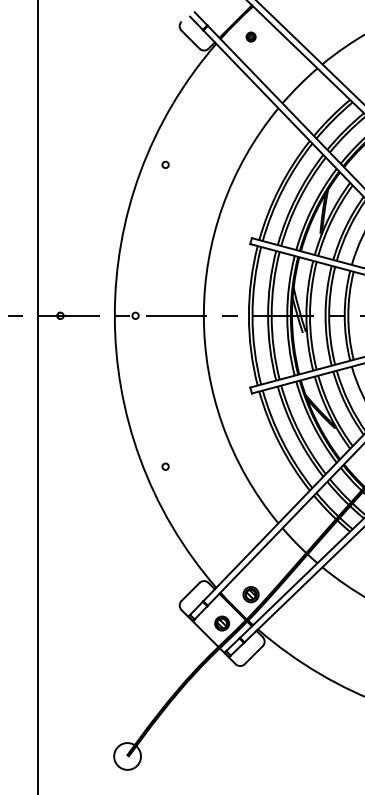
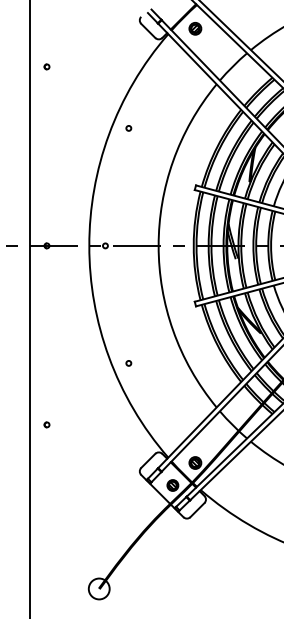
part: (251, 36) -> (195, 28), size x1.67
part: (59, 85) -> (46, 66), added
part: (59, 545) -> (46, 424), added

